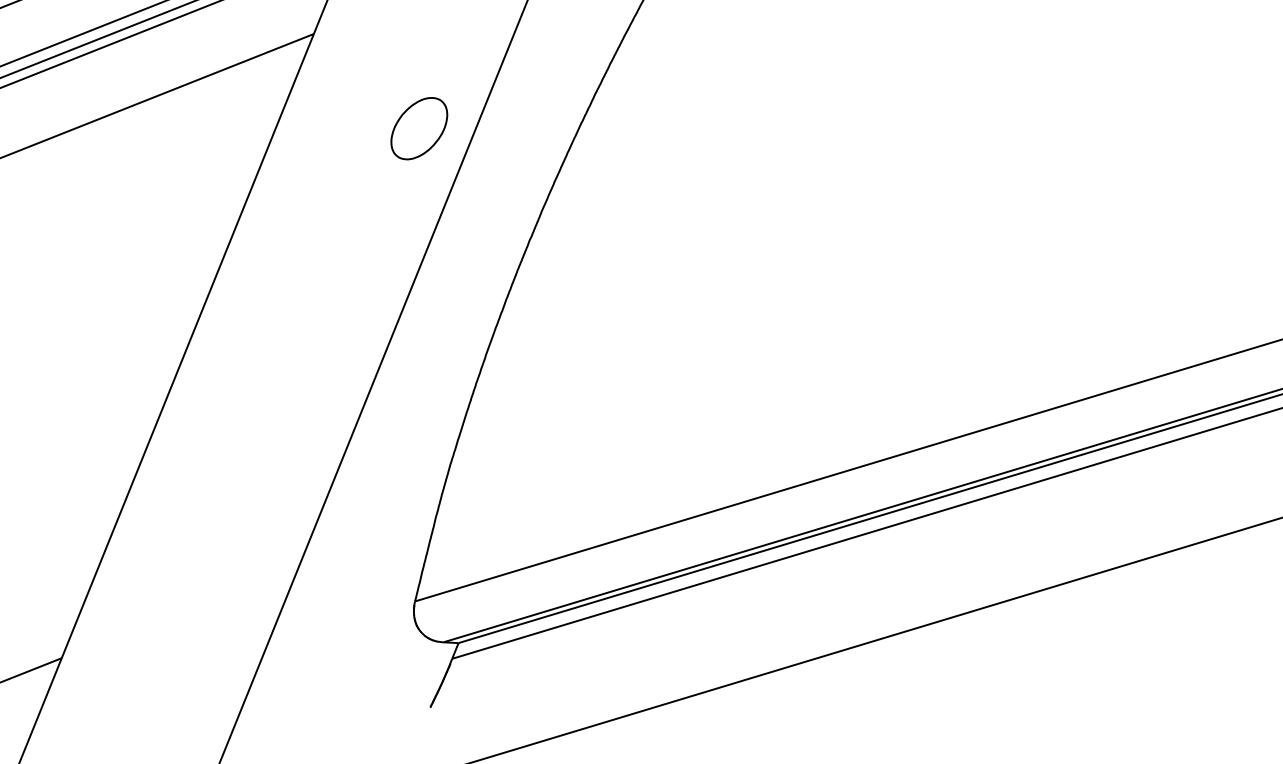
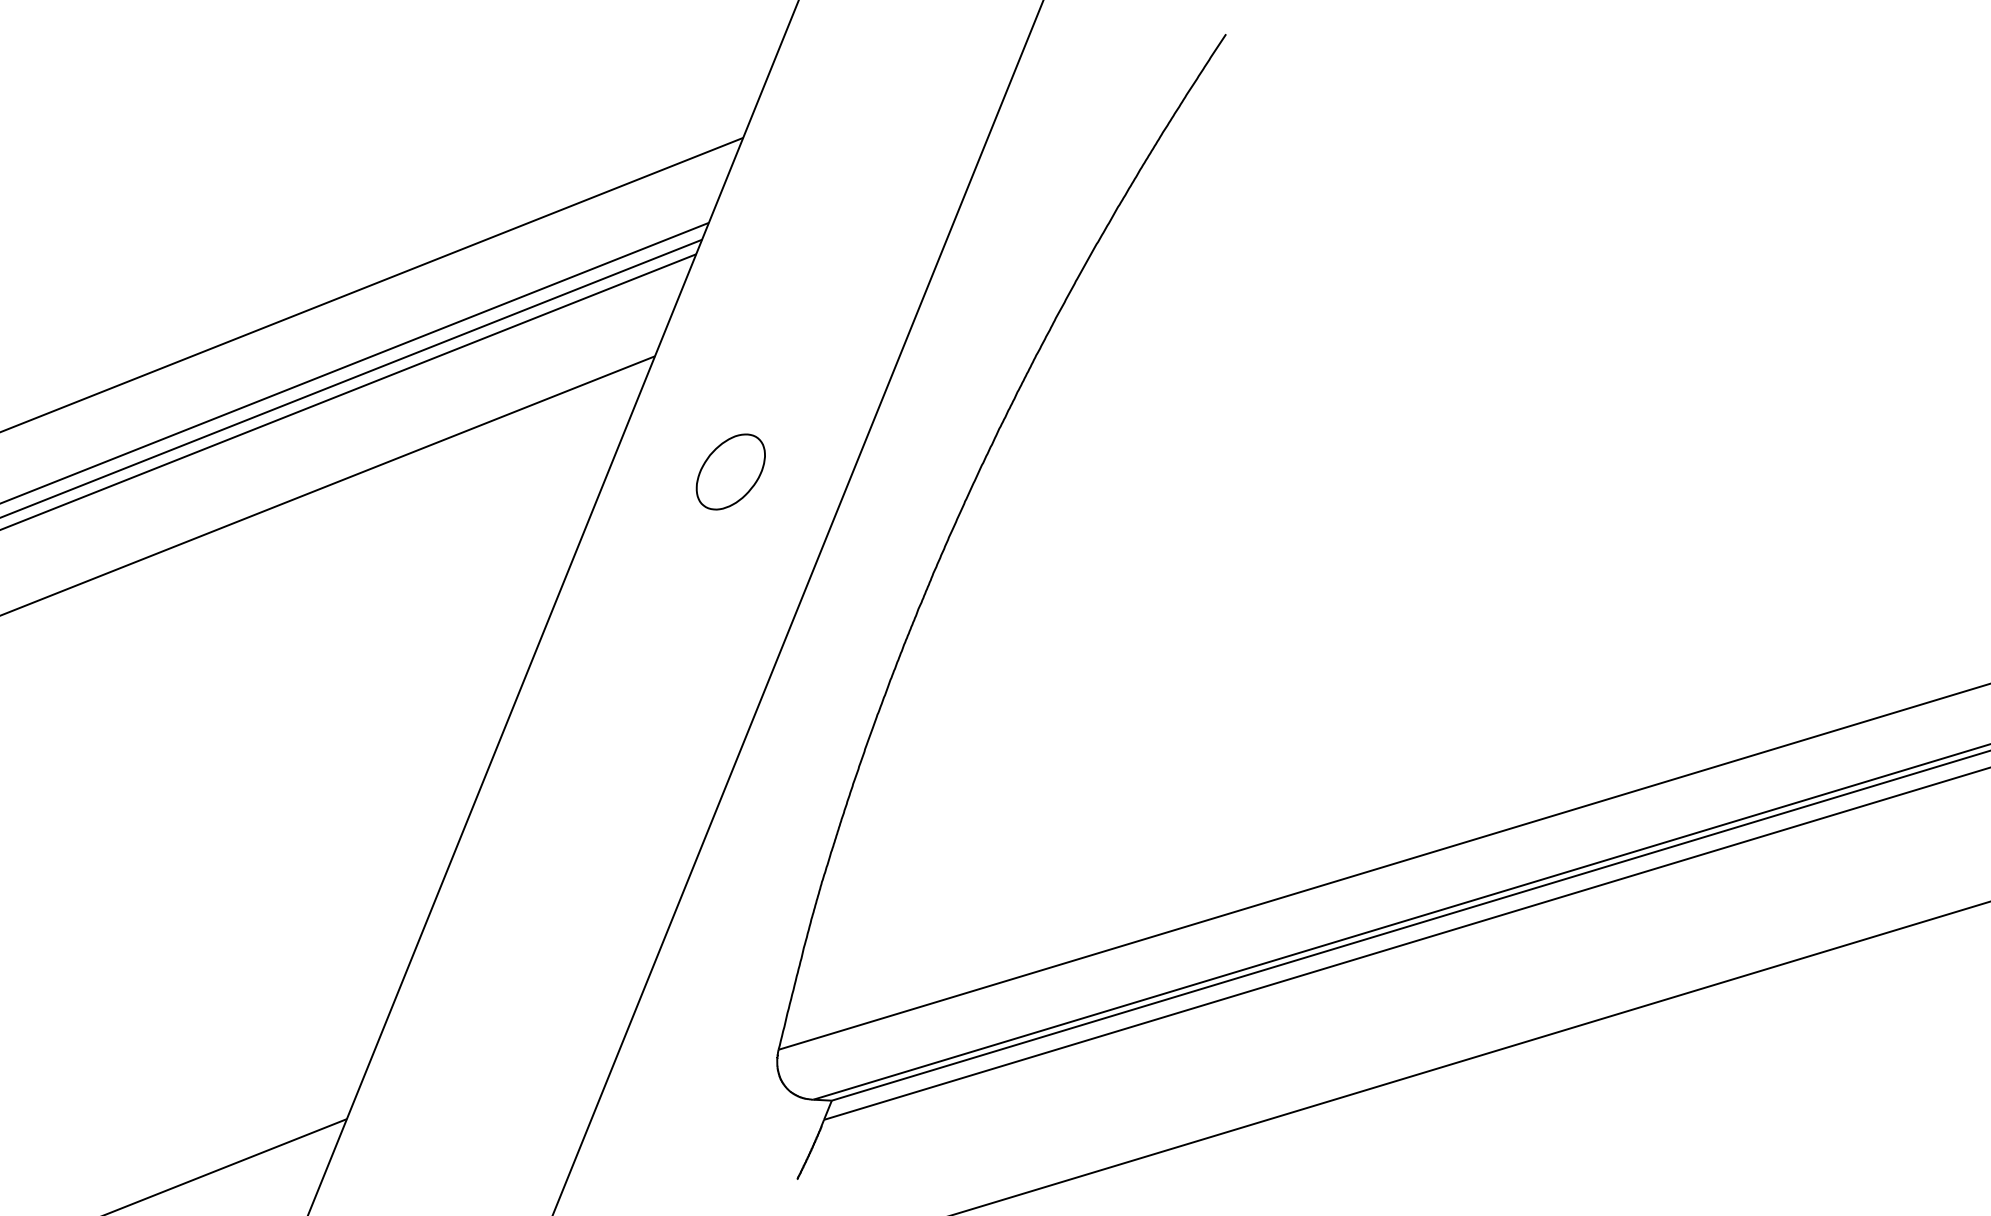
part: (419, 128) -> (730, 471), moved

